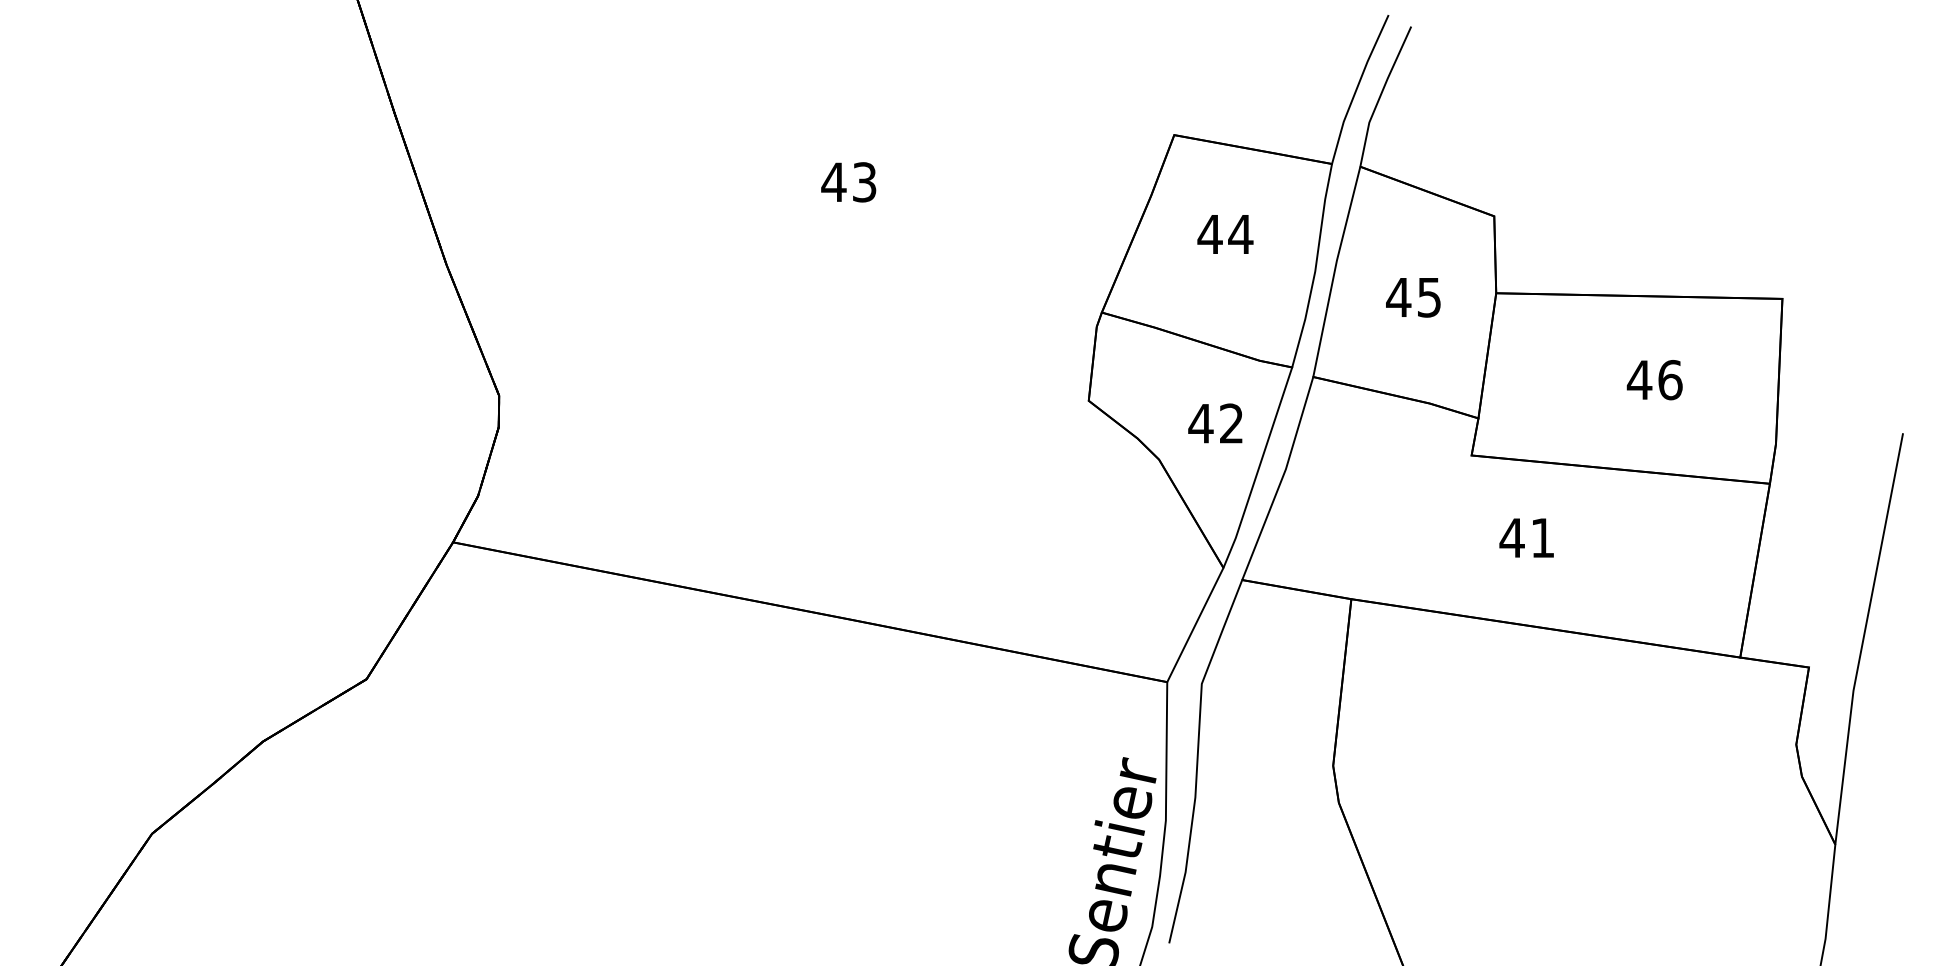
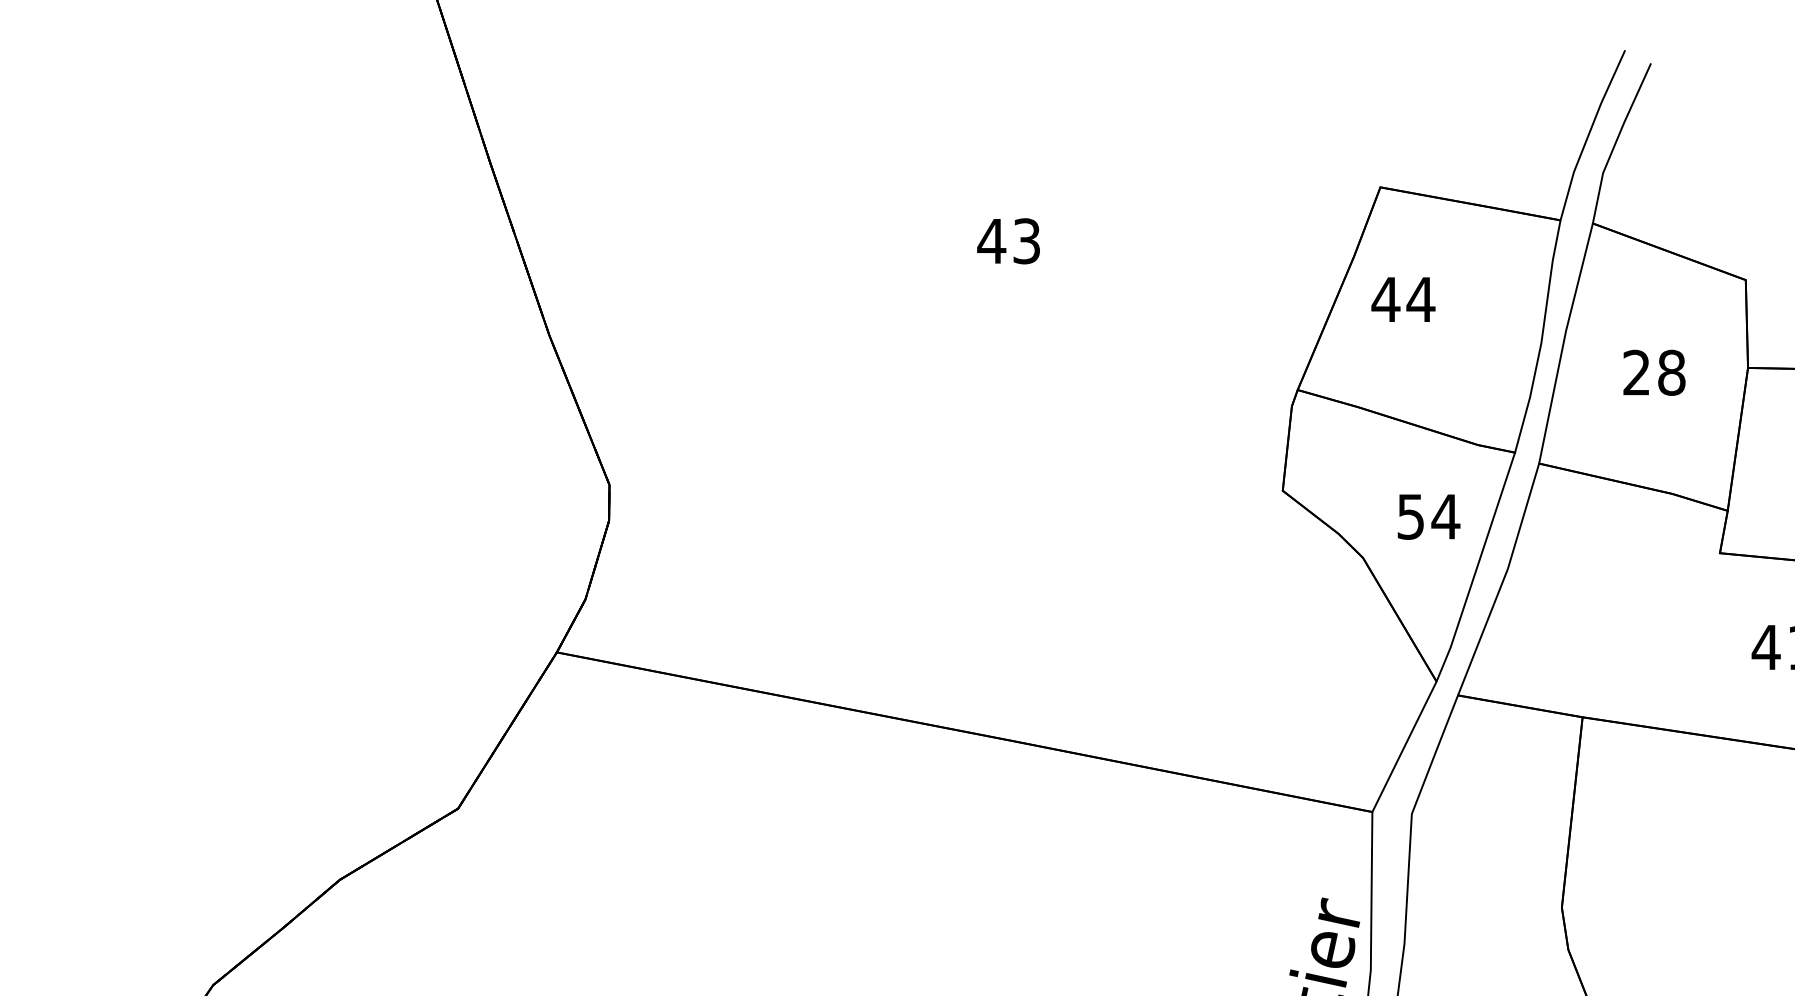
text: (1225, 234) -> (1403, 299), moved
text: (1413, 297) -> (1653, 372), 45 -> 28
text: (1216, 423) -> (1428, 516), 42 -> 54

